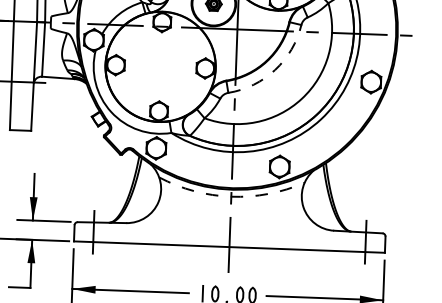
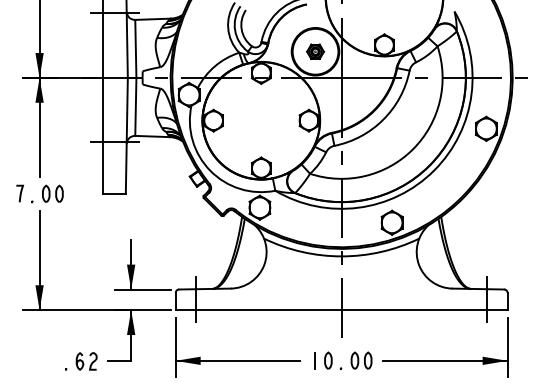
arc: (275, 69) -> (383, 119), dashed -> solid
arc: (231, 196) -> (341, 256), dashed -> solid

